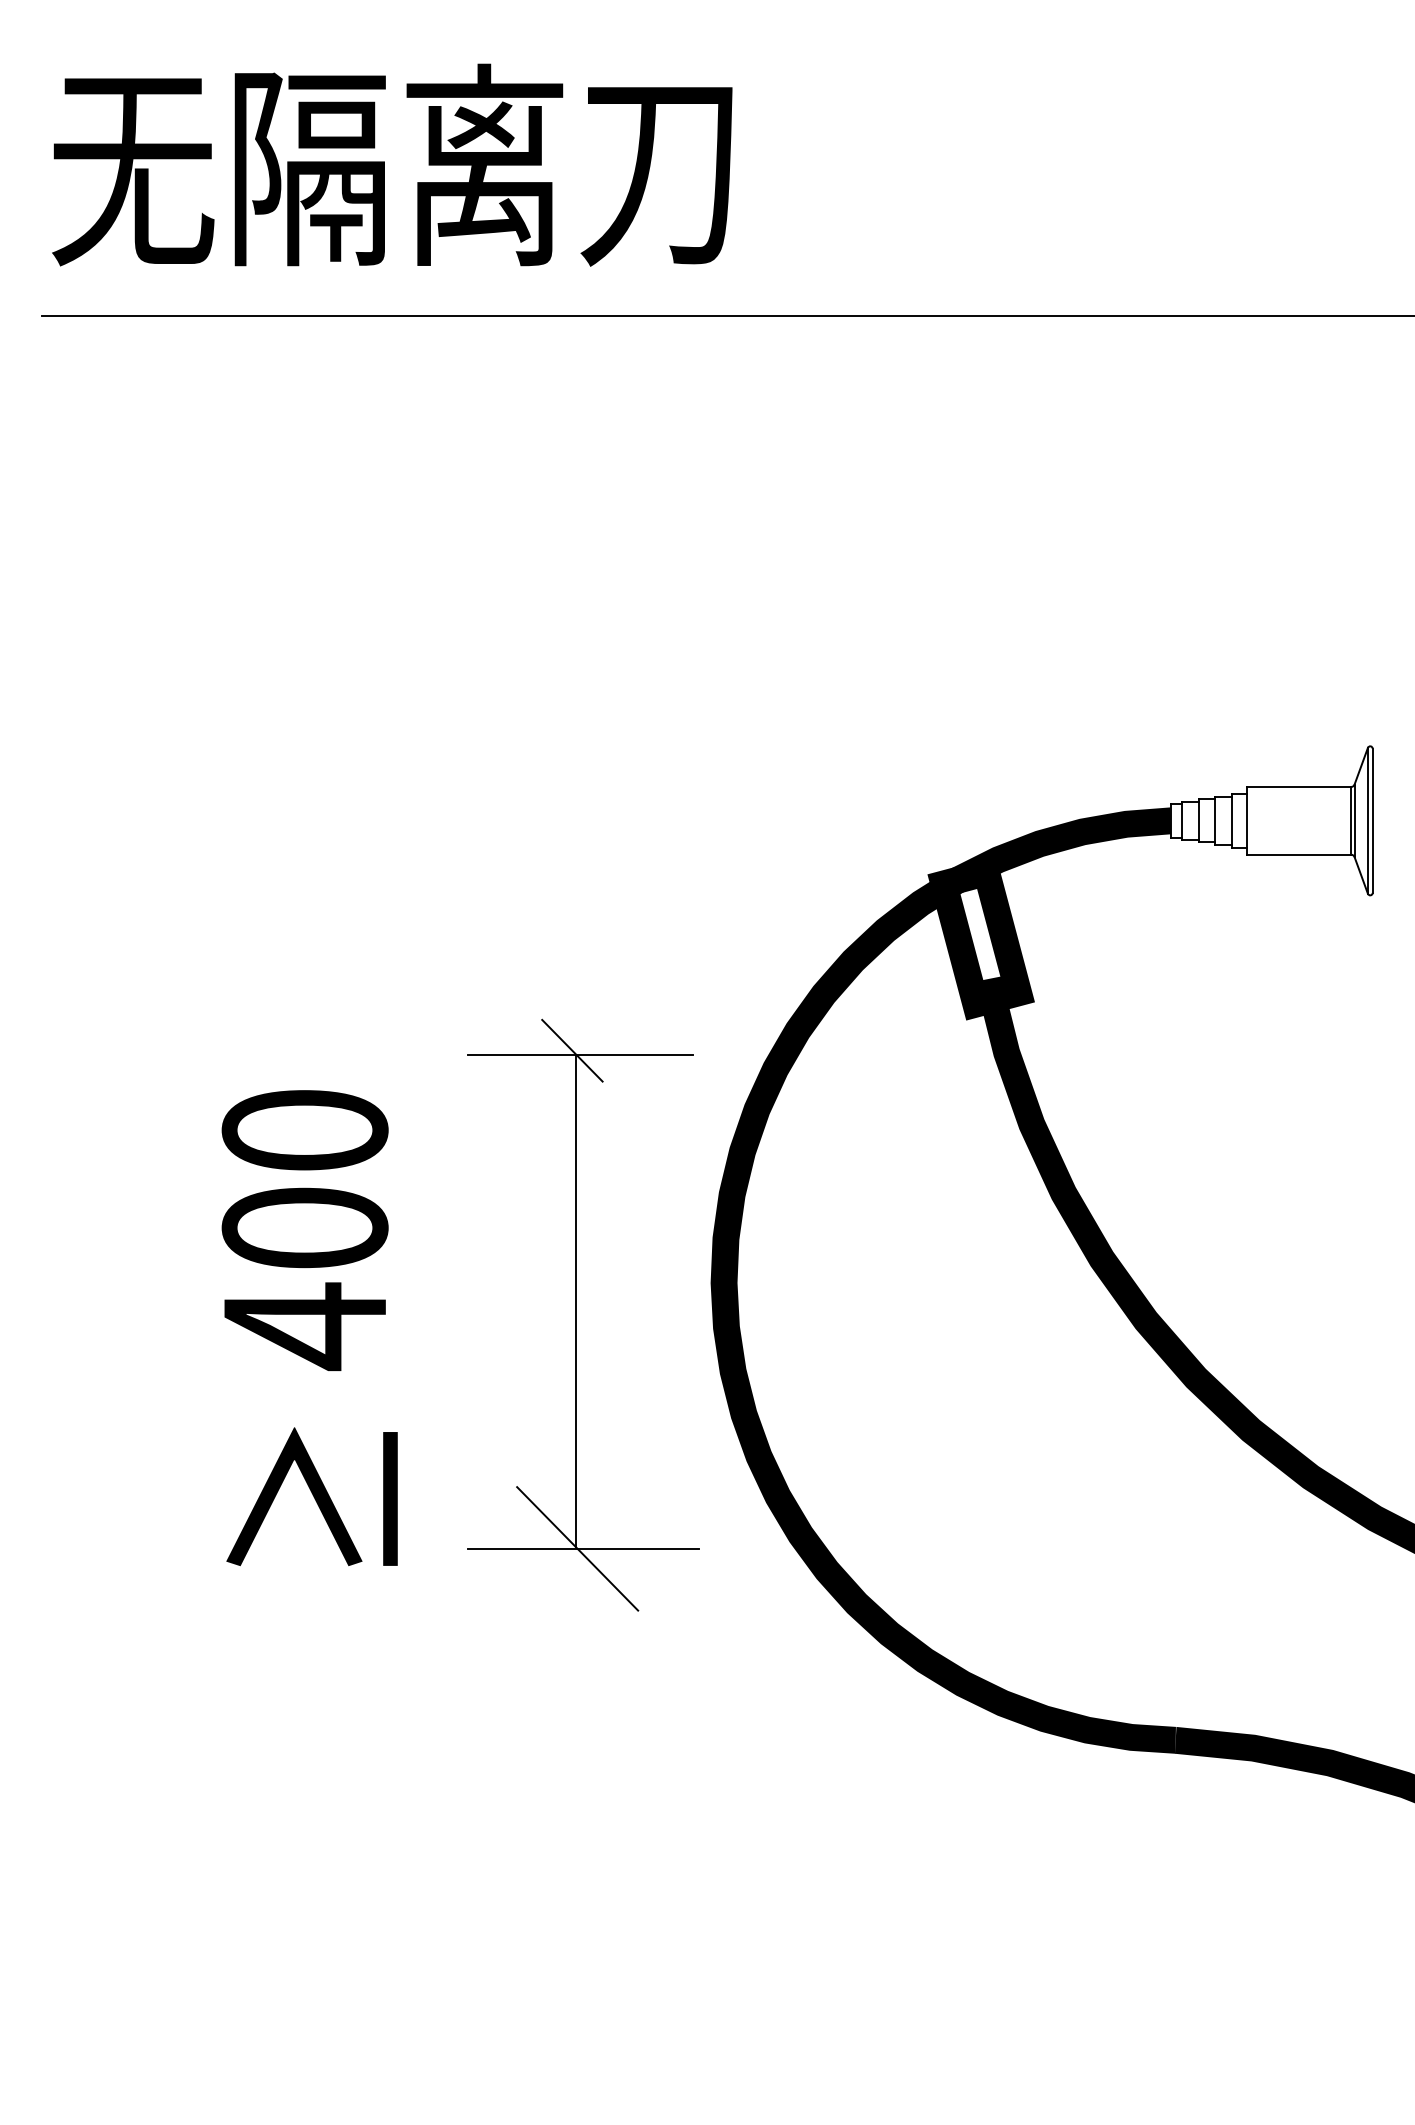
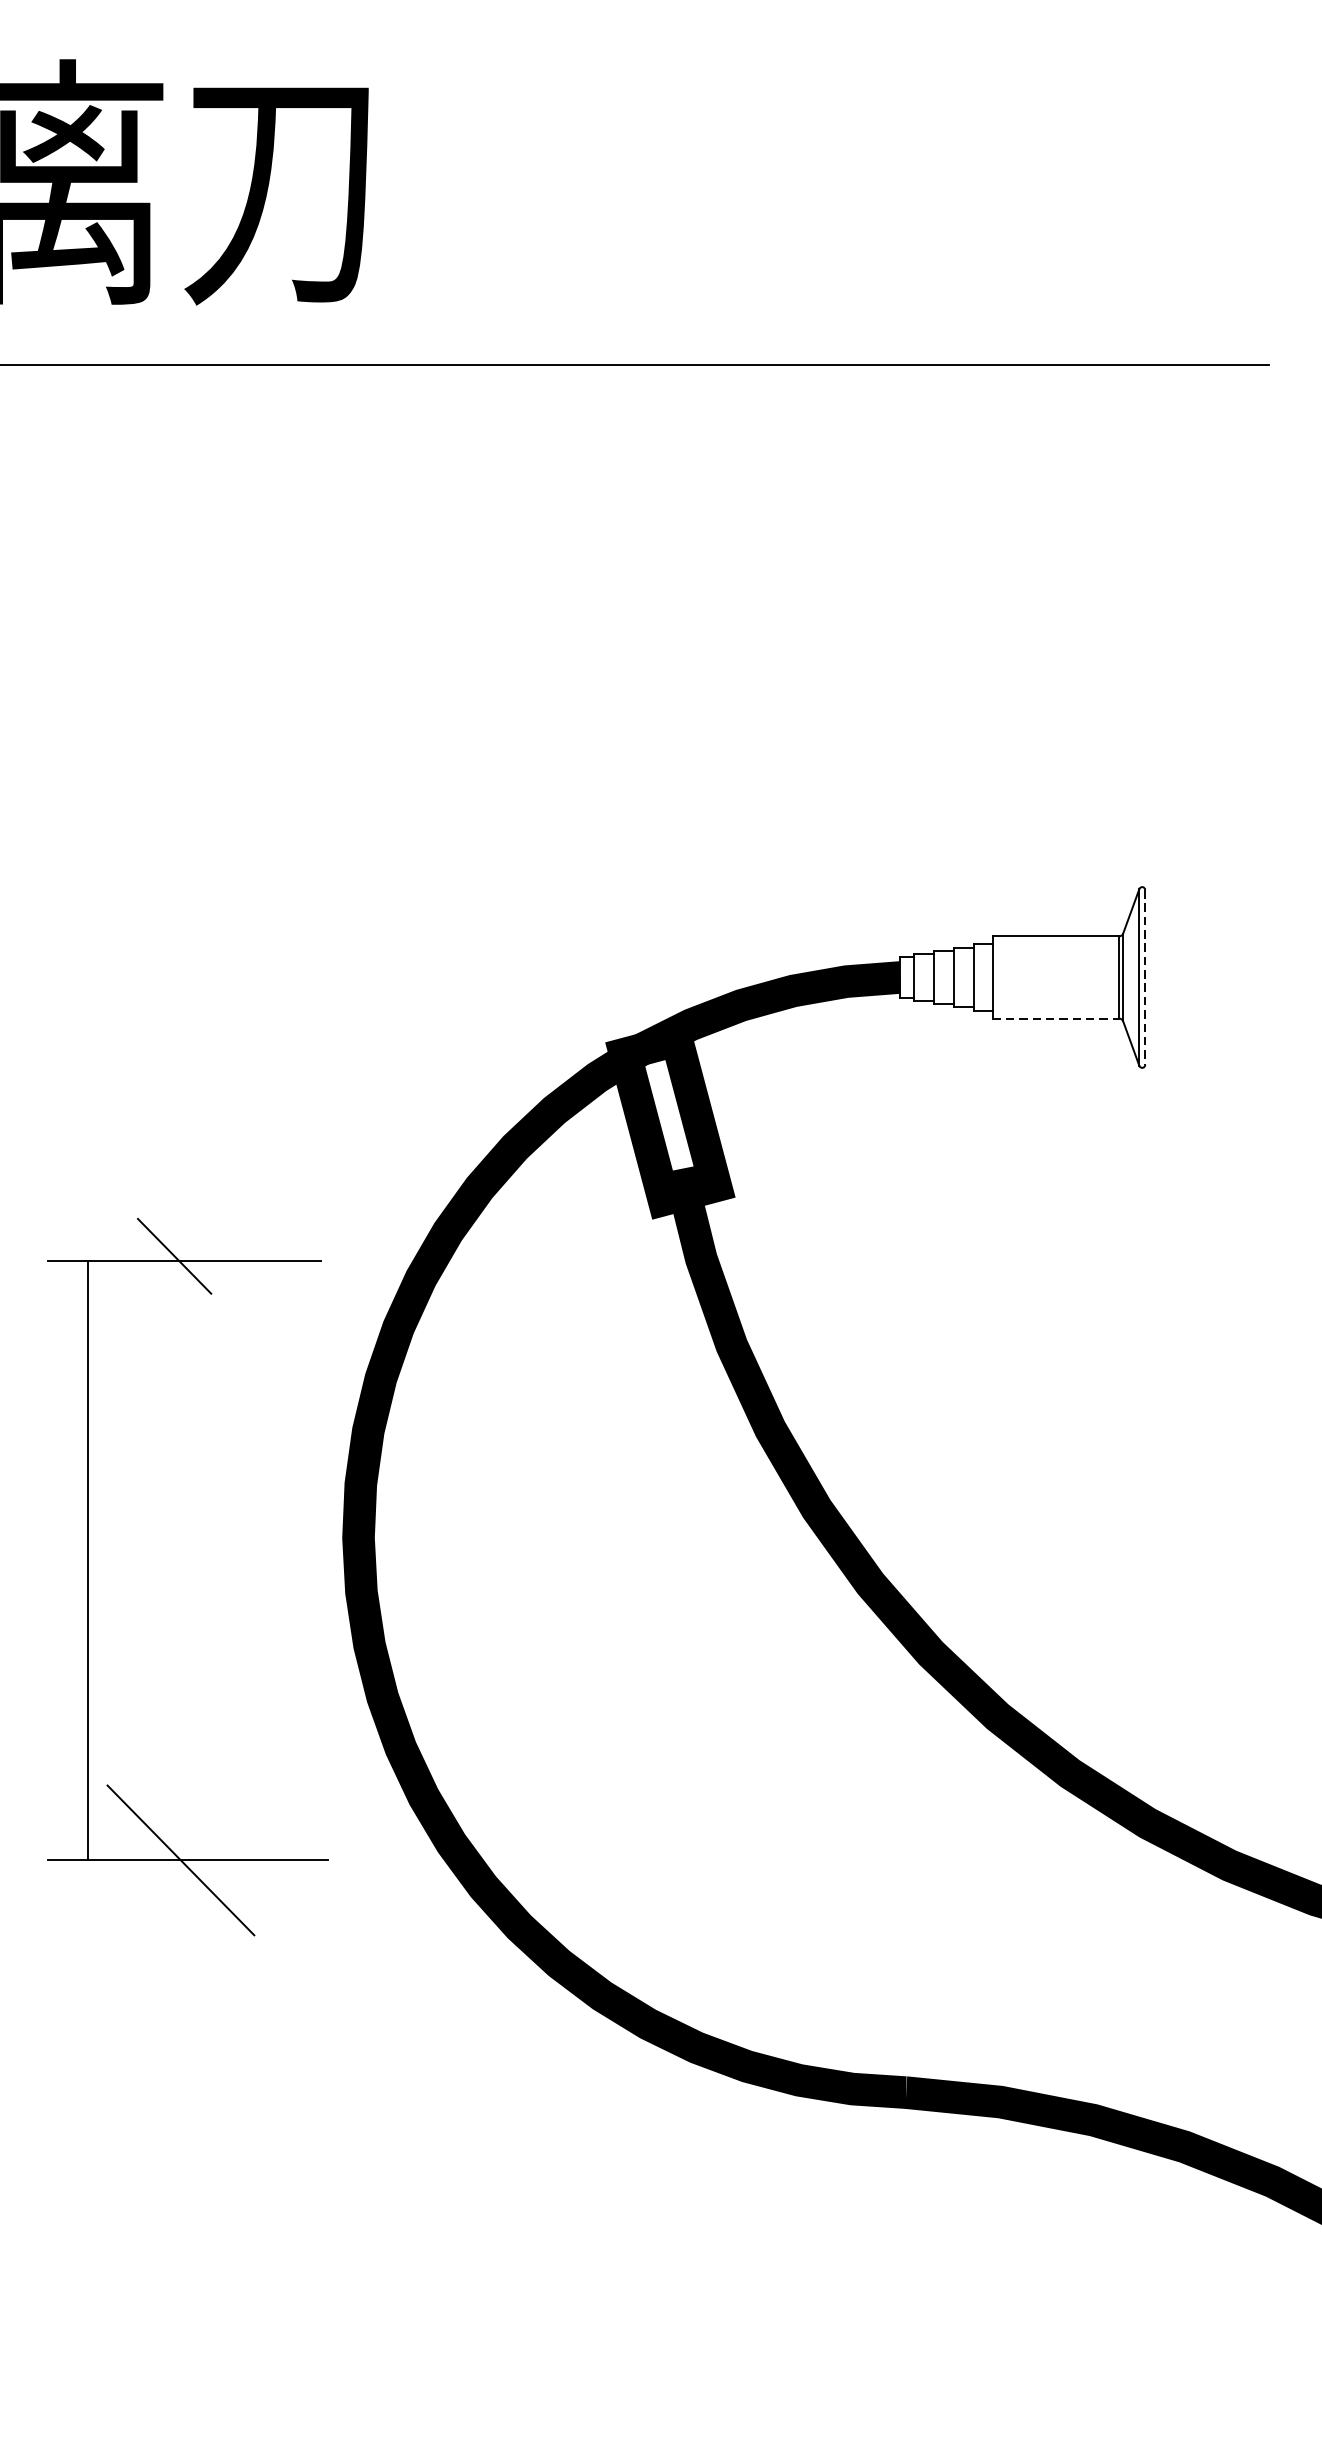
line: (1372, 821) -> (1144, 978), solid -> dashed
line: (1299, 854) -> (1056, 1018), solid -> dashed
line: (576, 1300) -> (88, 1559), moved

